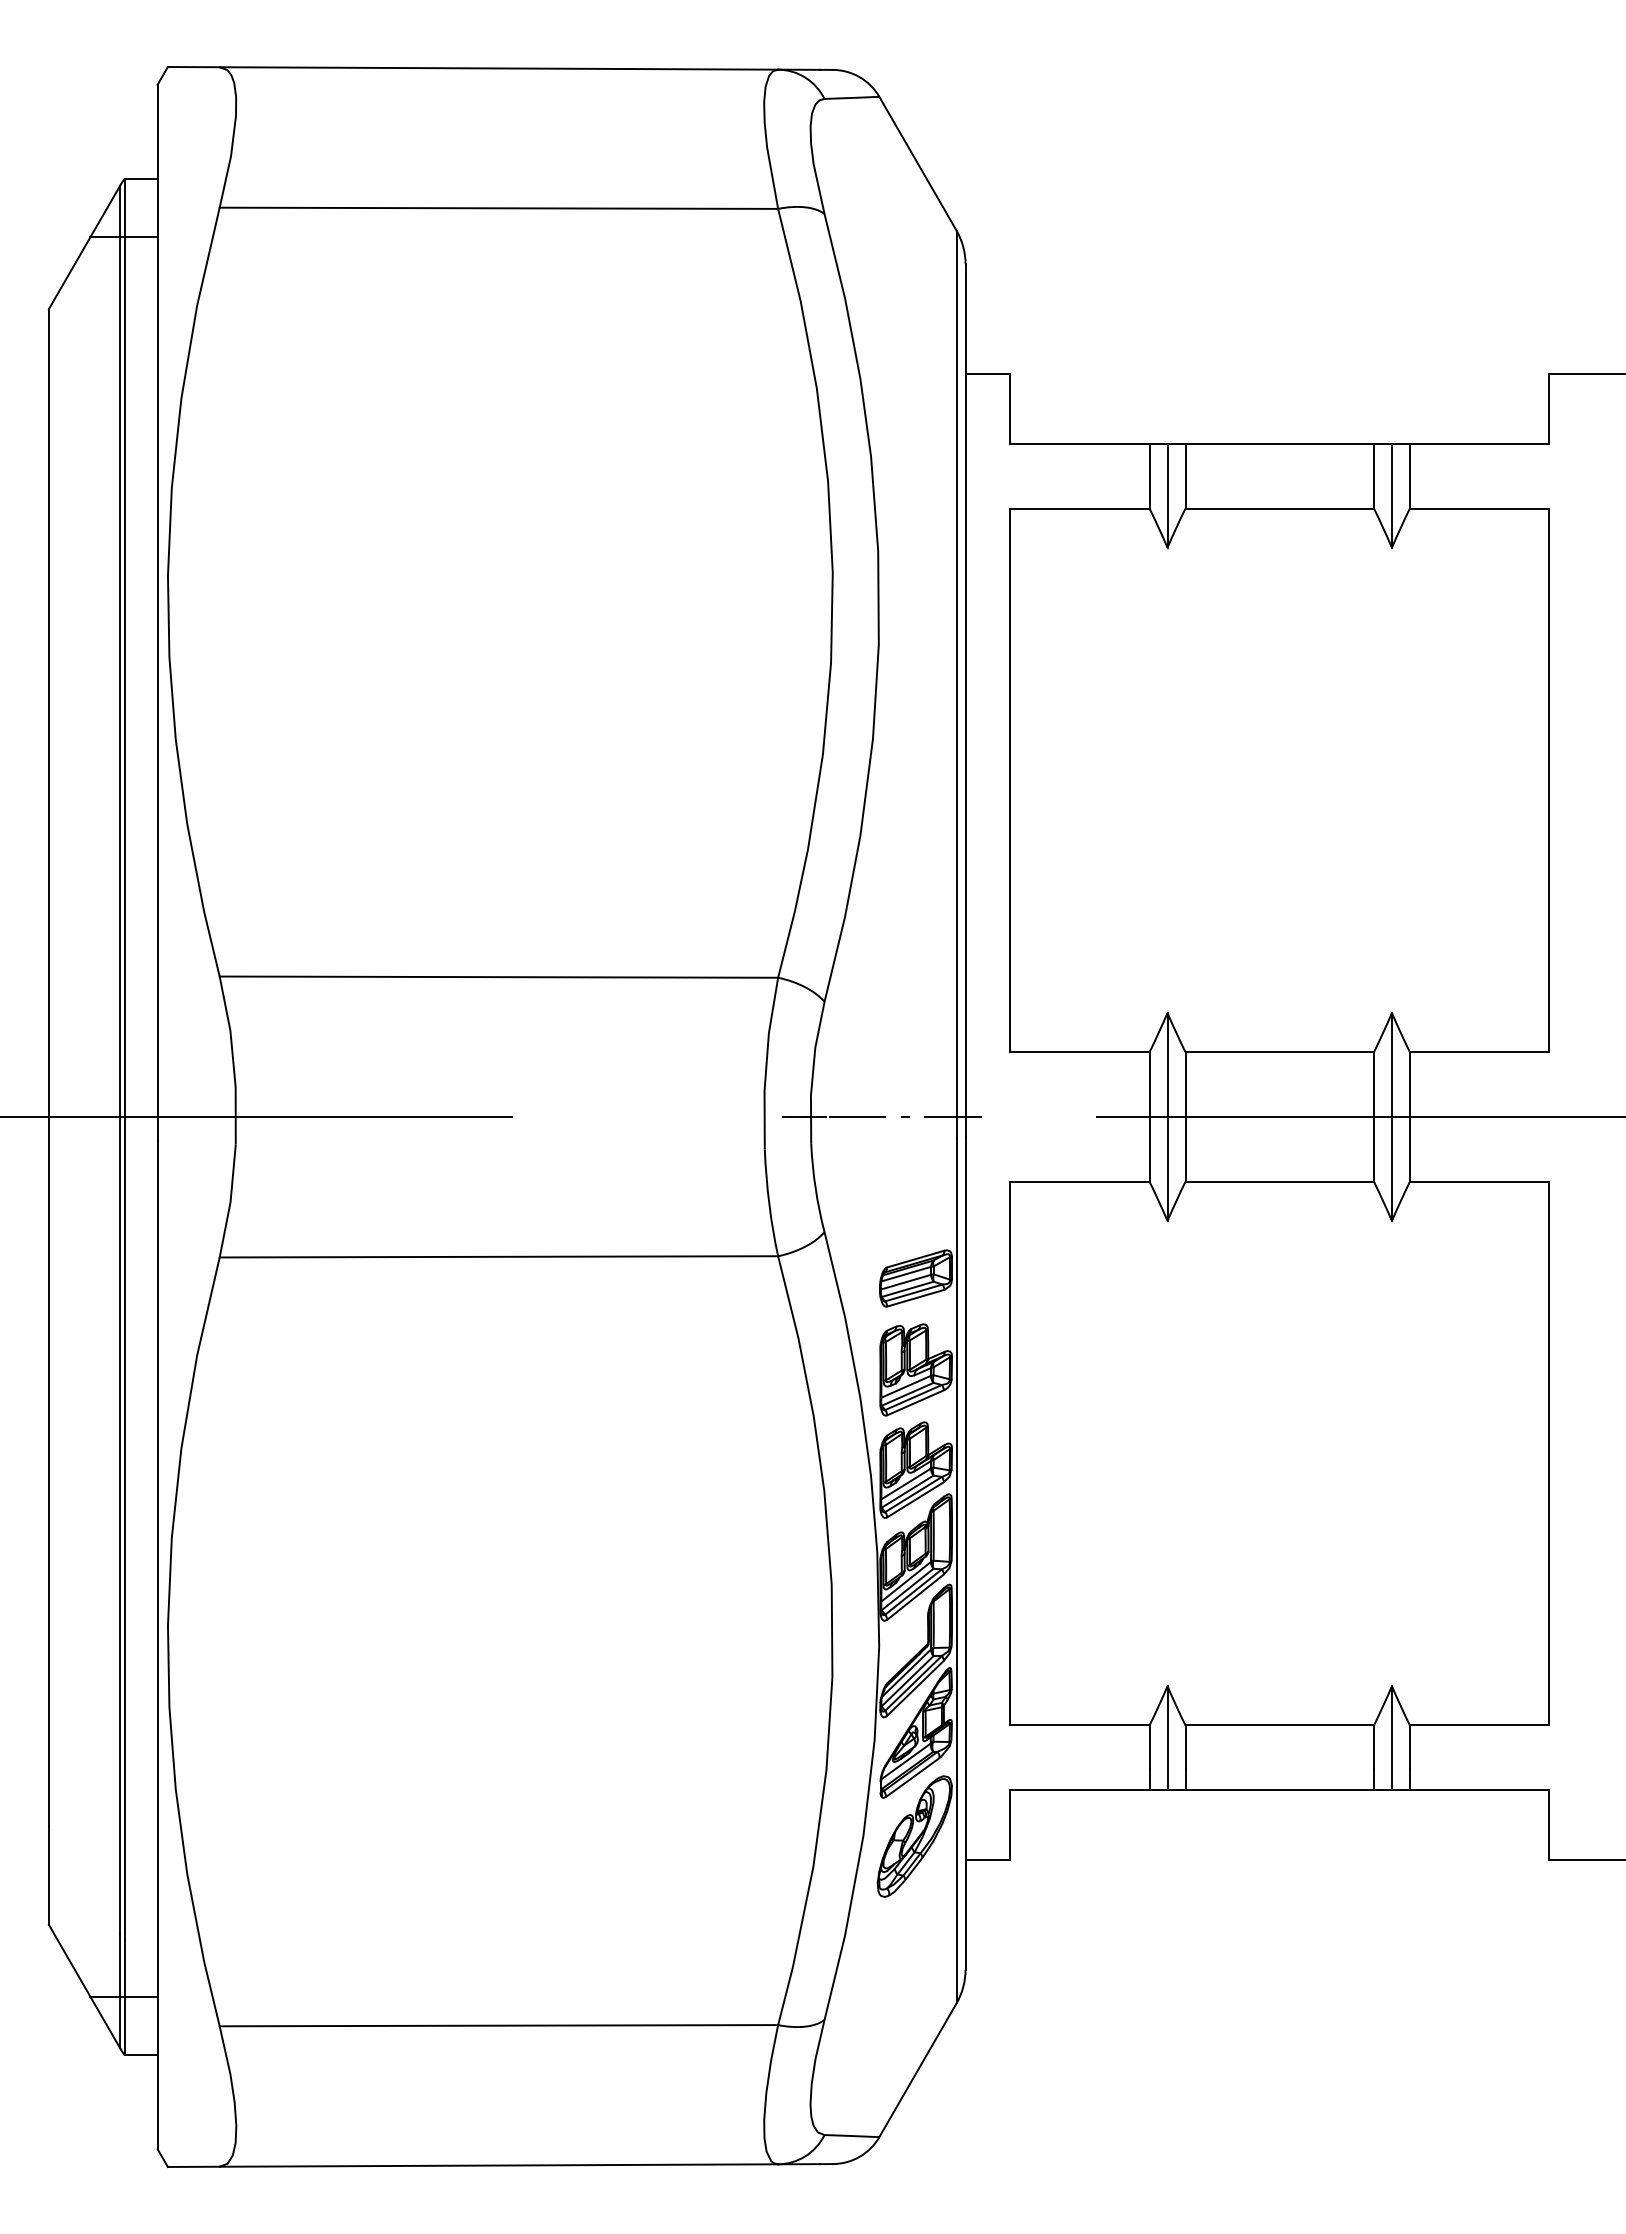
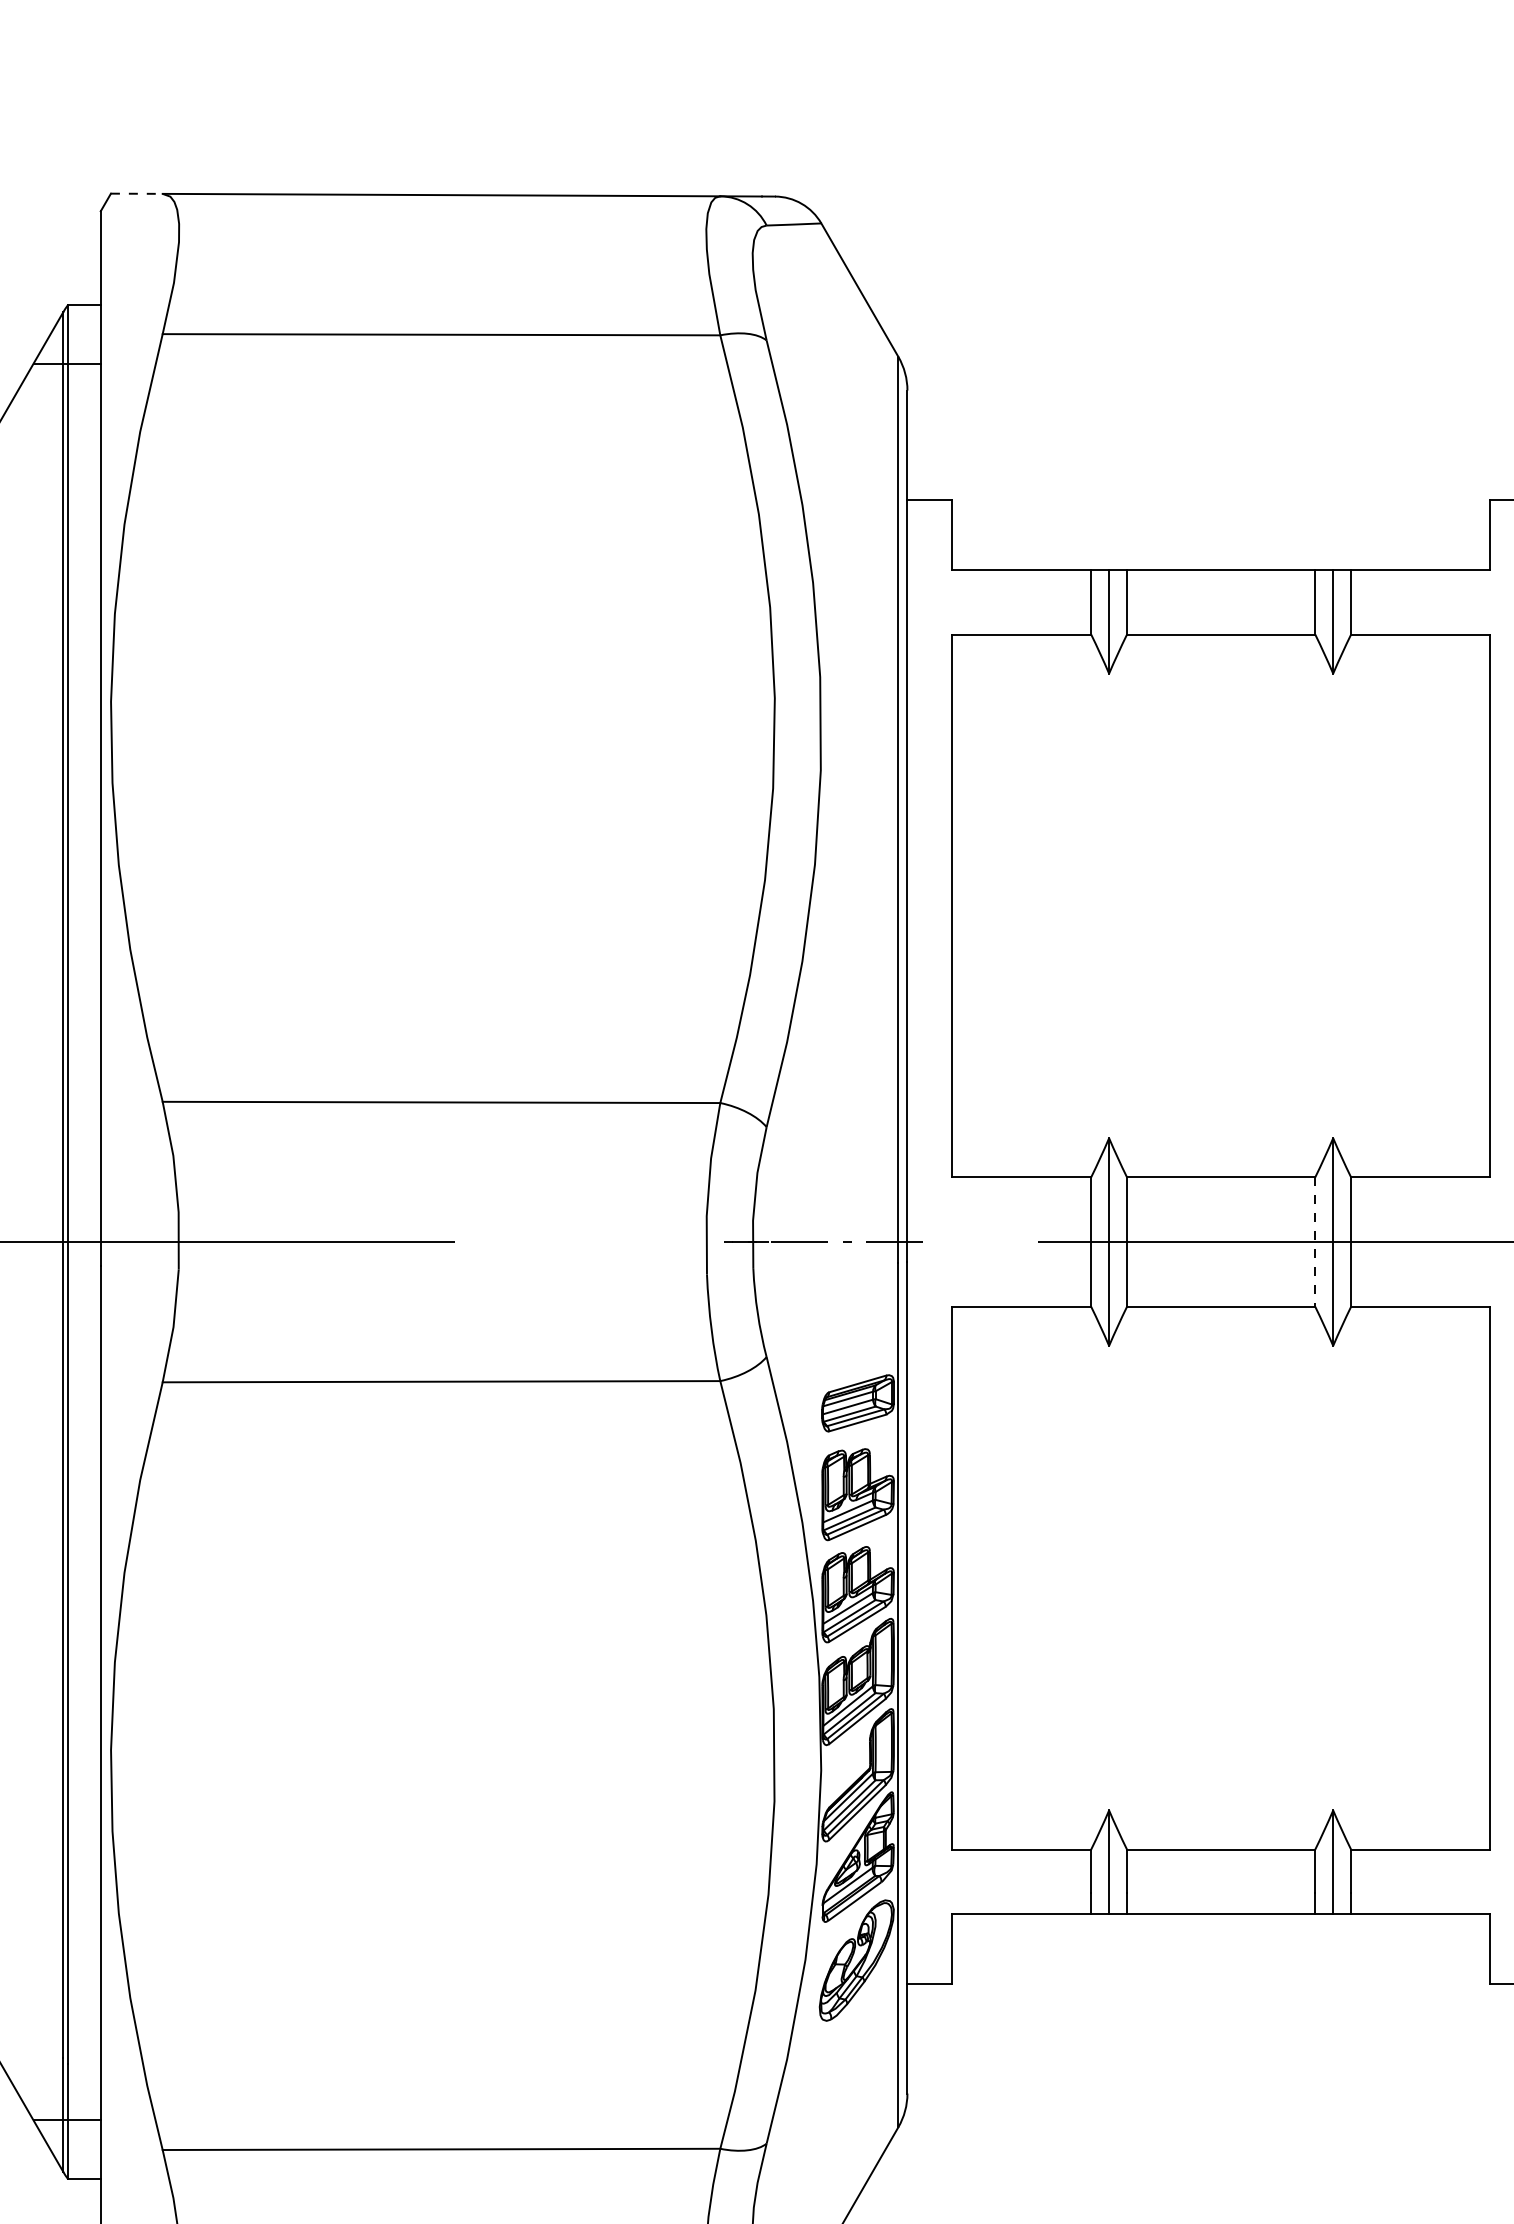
line: (193, 67) -> (136, 194), solid -> dashed
line: (1374, 1117) -> (1315, 1242), solid -> dashed

